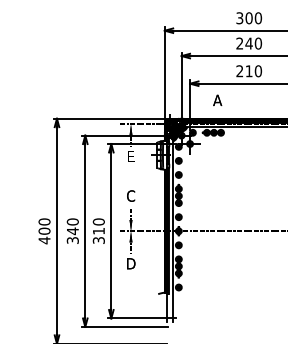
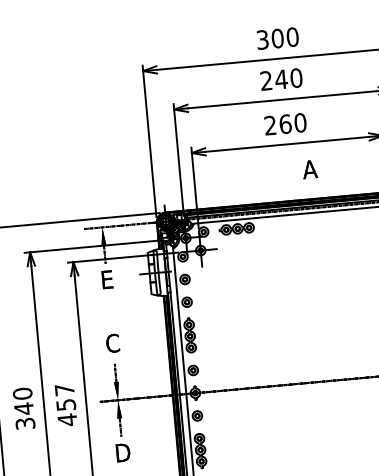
text: (248, 71) -> (284, 124), 210 -> 260
text: (217, 100) -> (309, 169), moved
text: (98, 231) -> (65, 405), 310 -> 457

